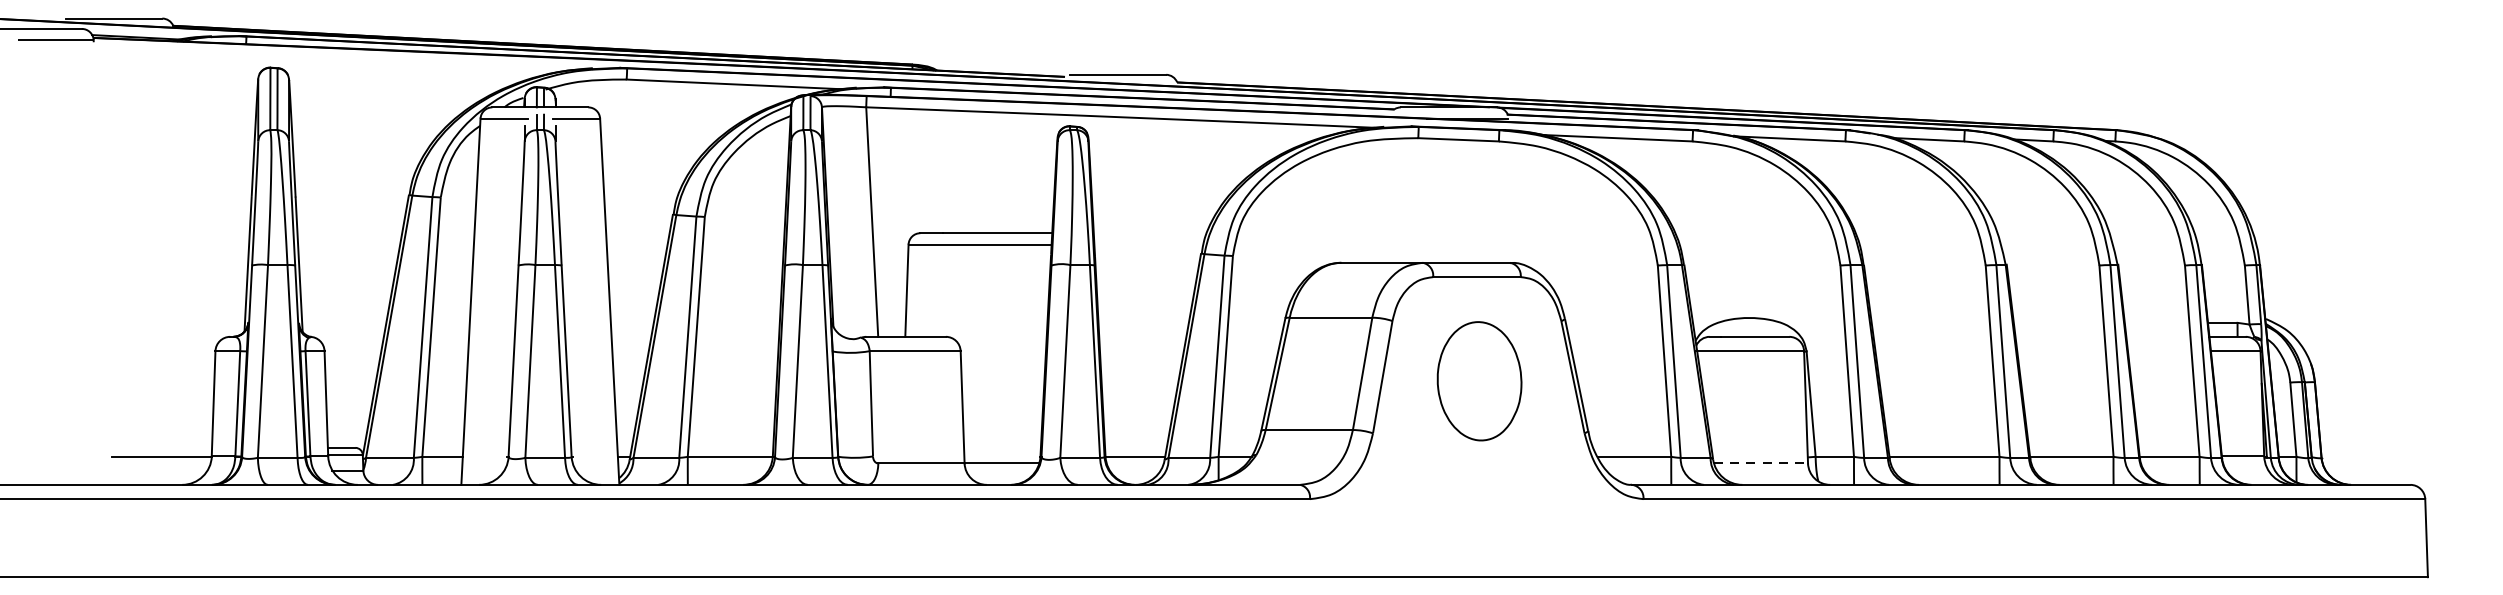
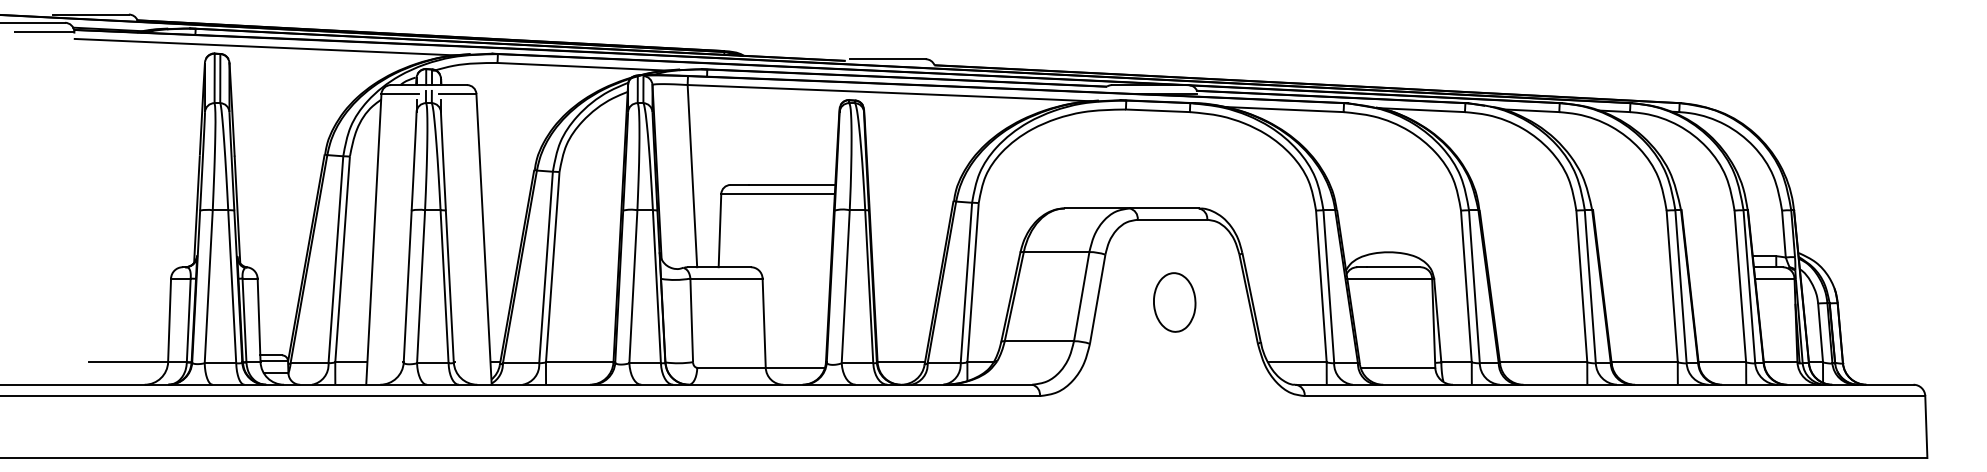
line: (334, 58) -> (265, 46), added
part: (1479, 381) -> (1174, 302), size x0.62
line: (1761, 463) -> (1398, 367), dashed -> solid

